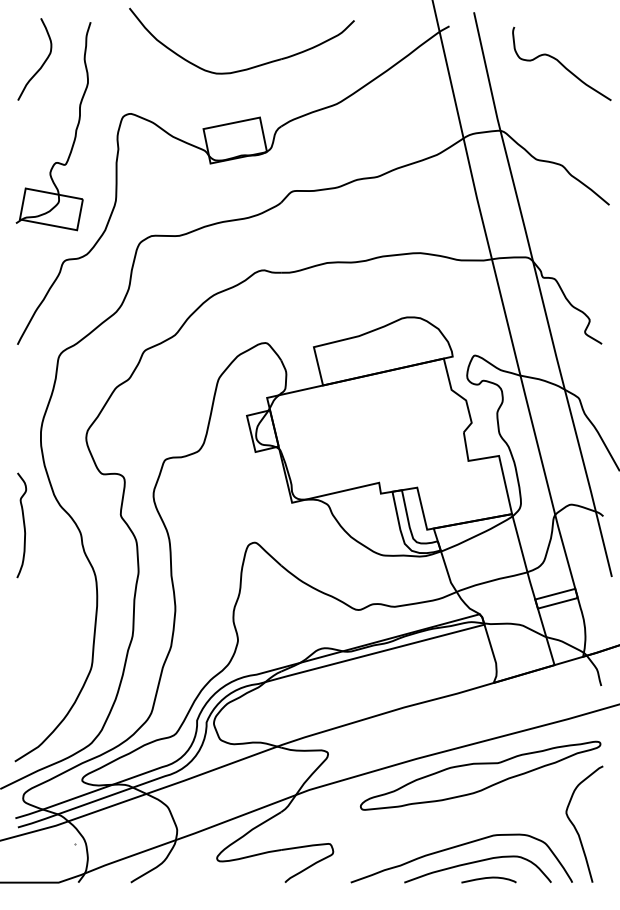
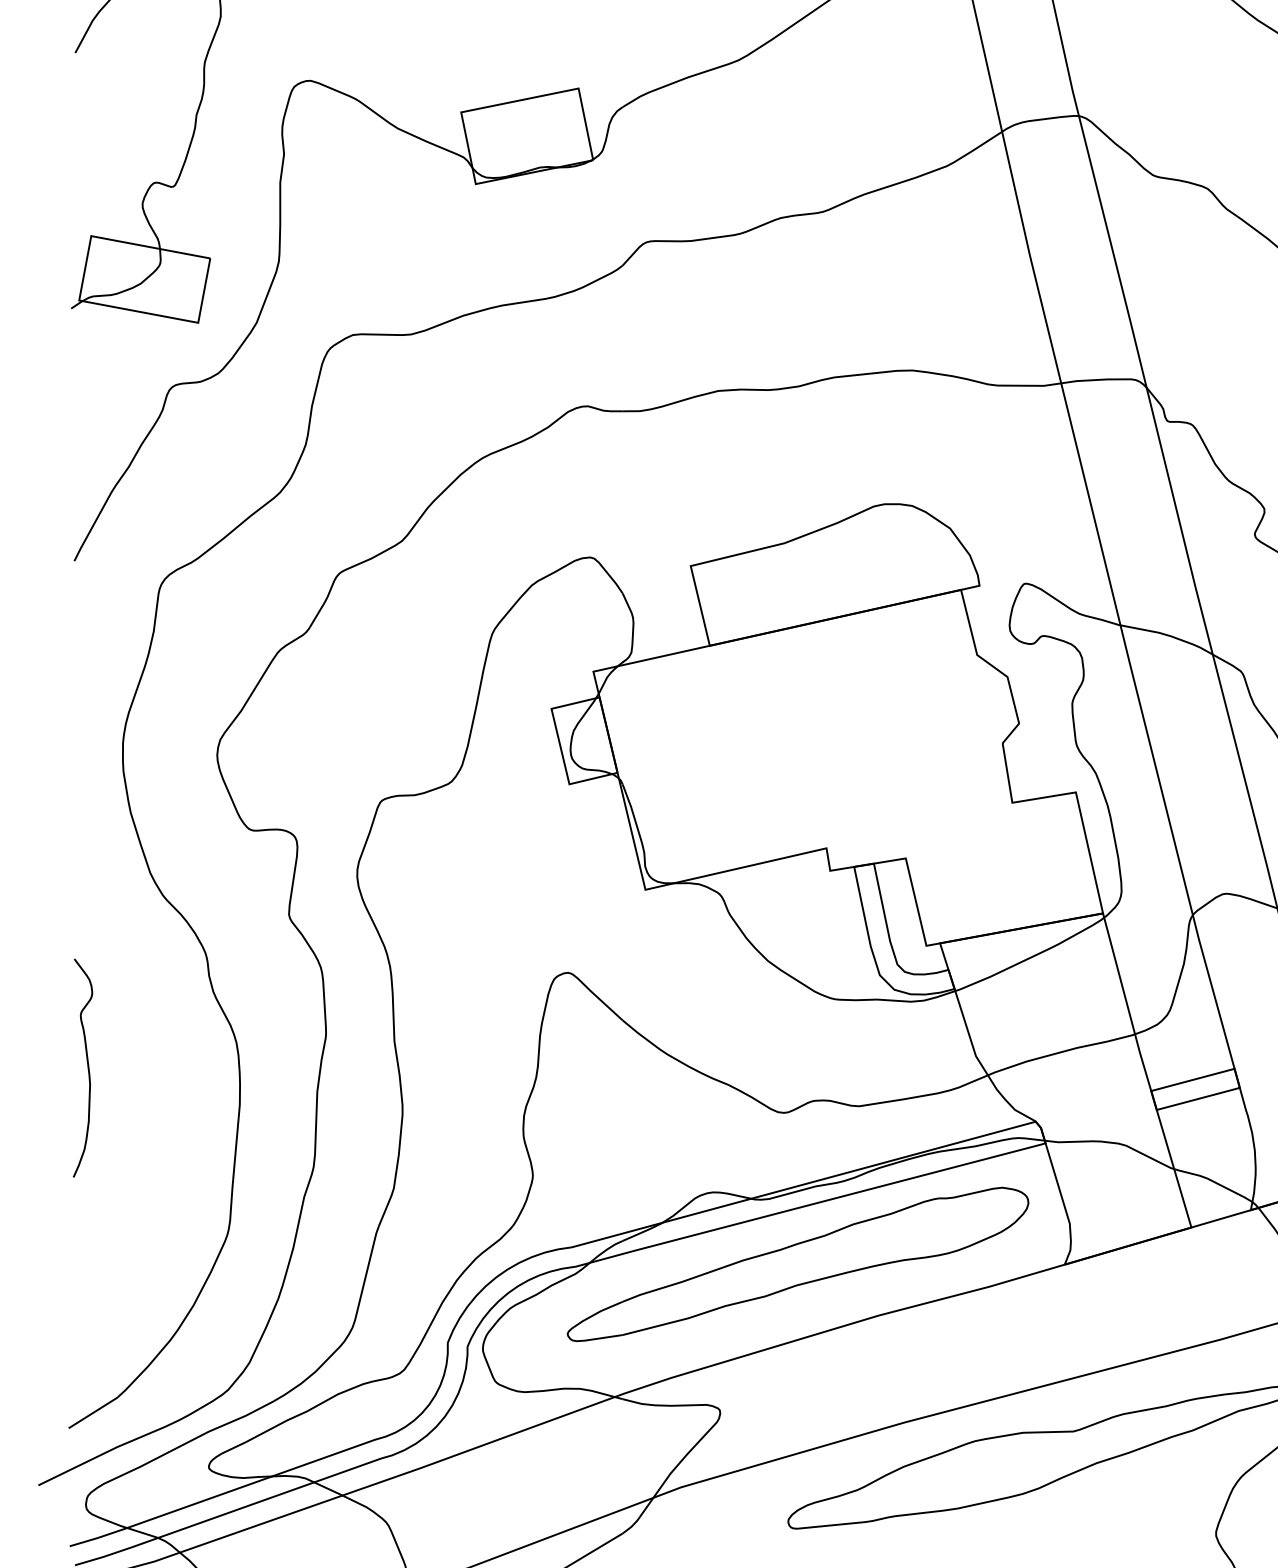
curve: (23, 525) -> (86, 1068), moved
part: (365, 682) -> (798, 1263), added

